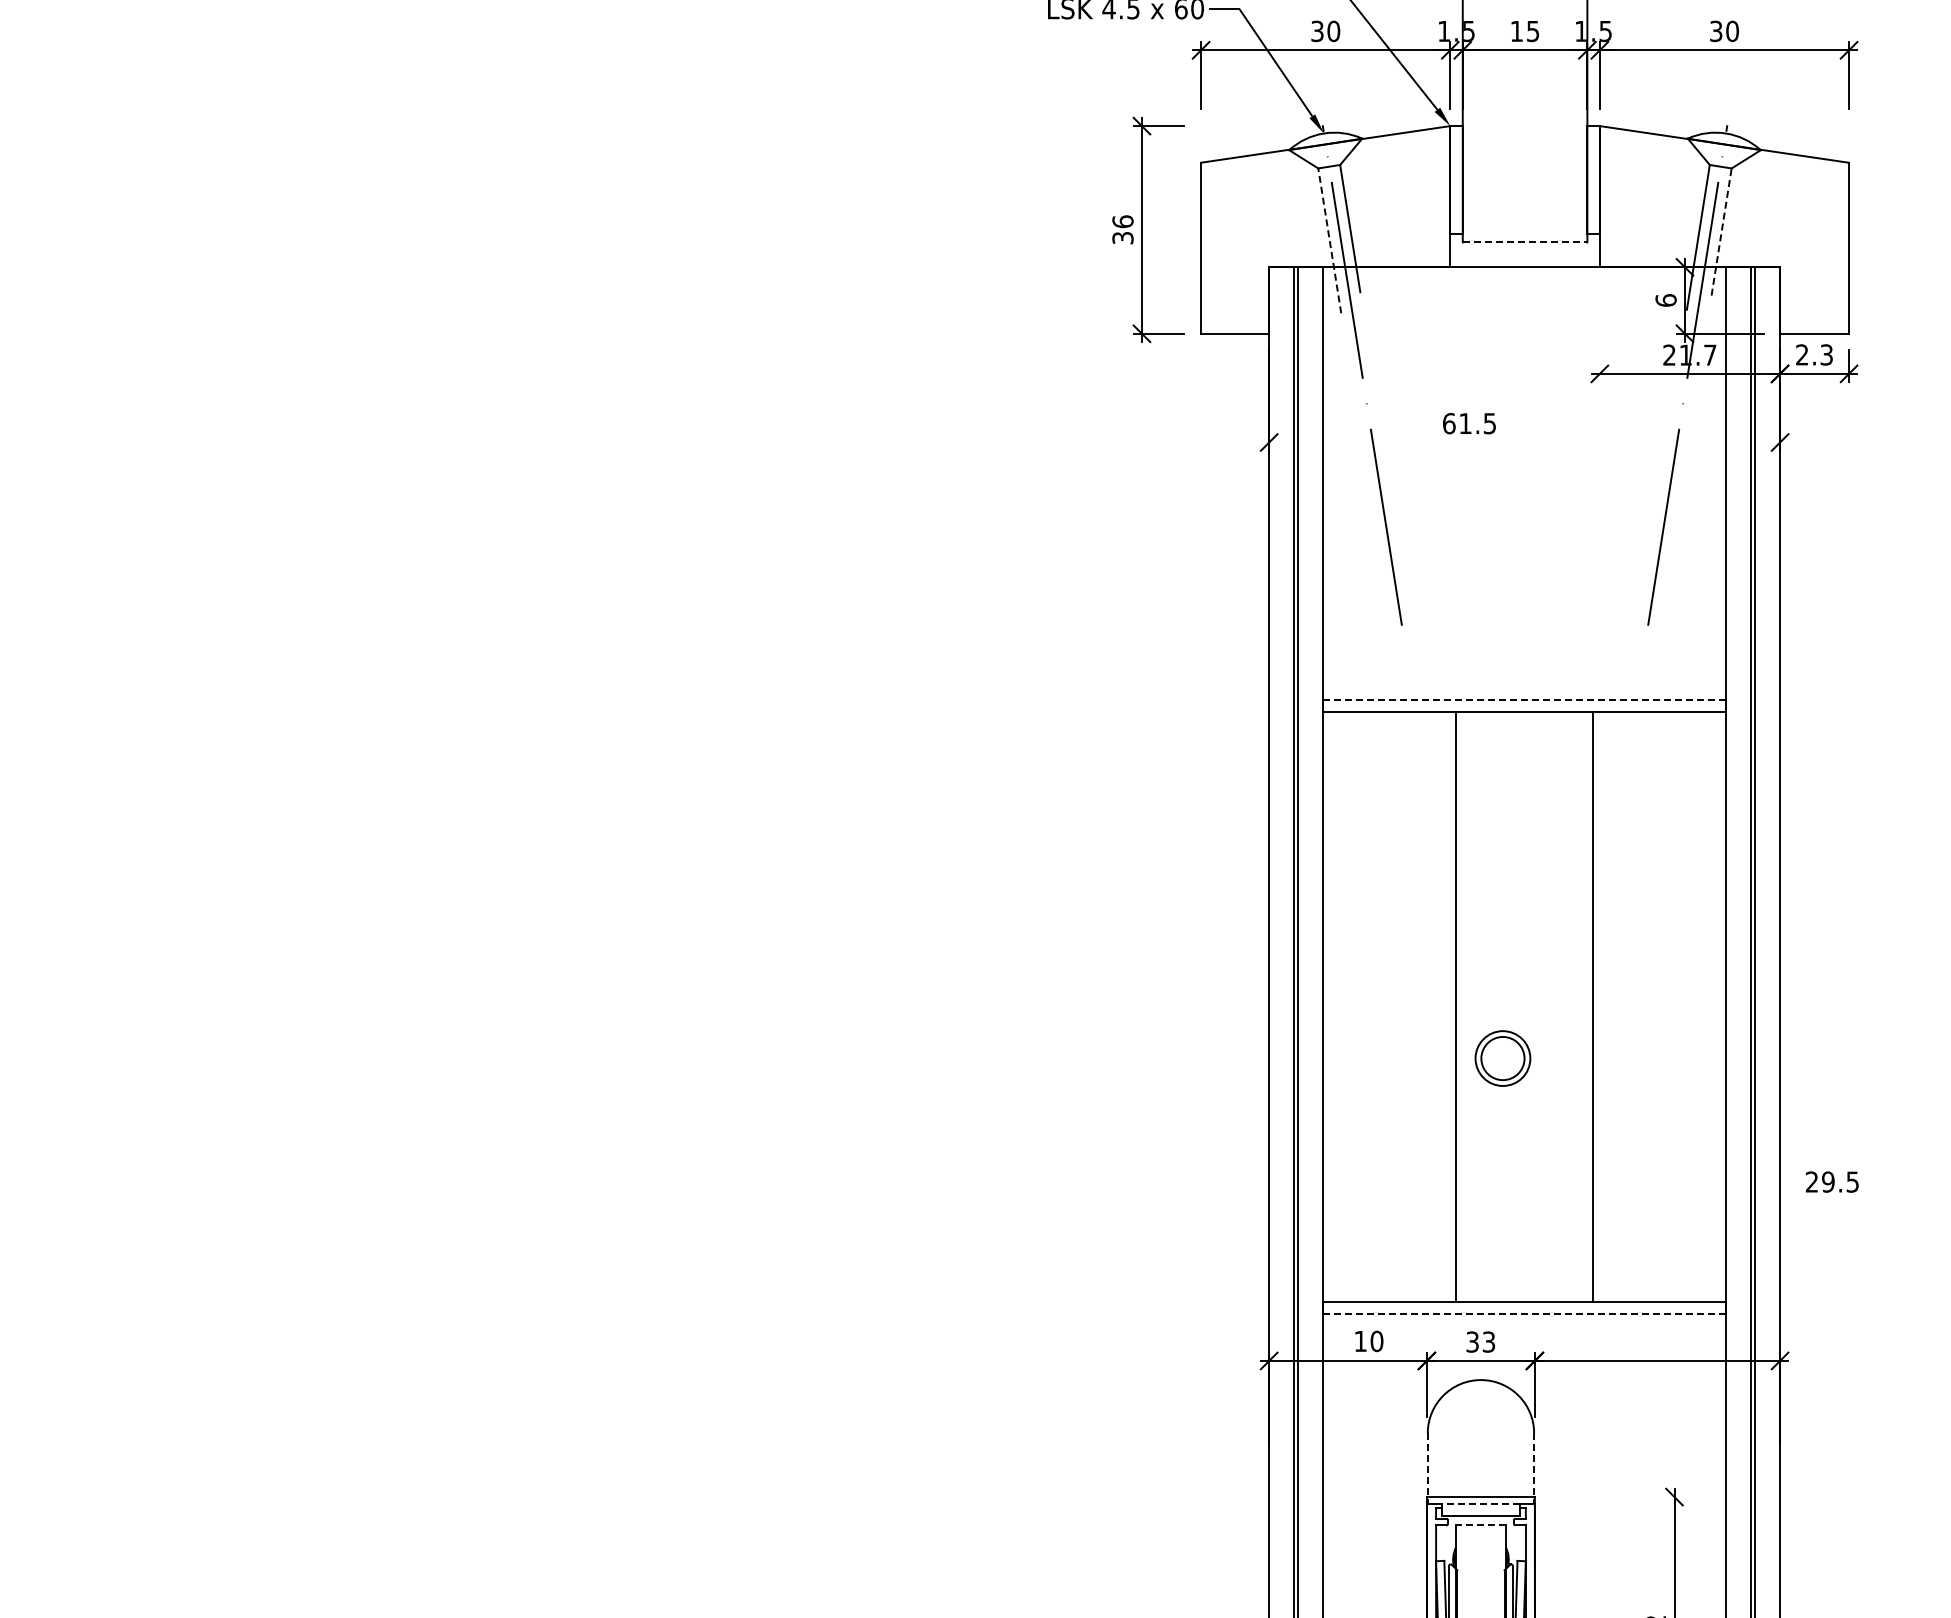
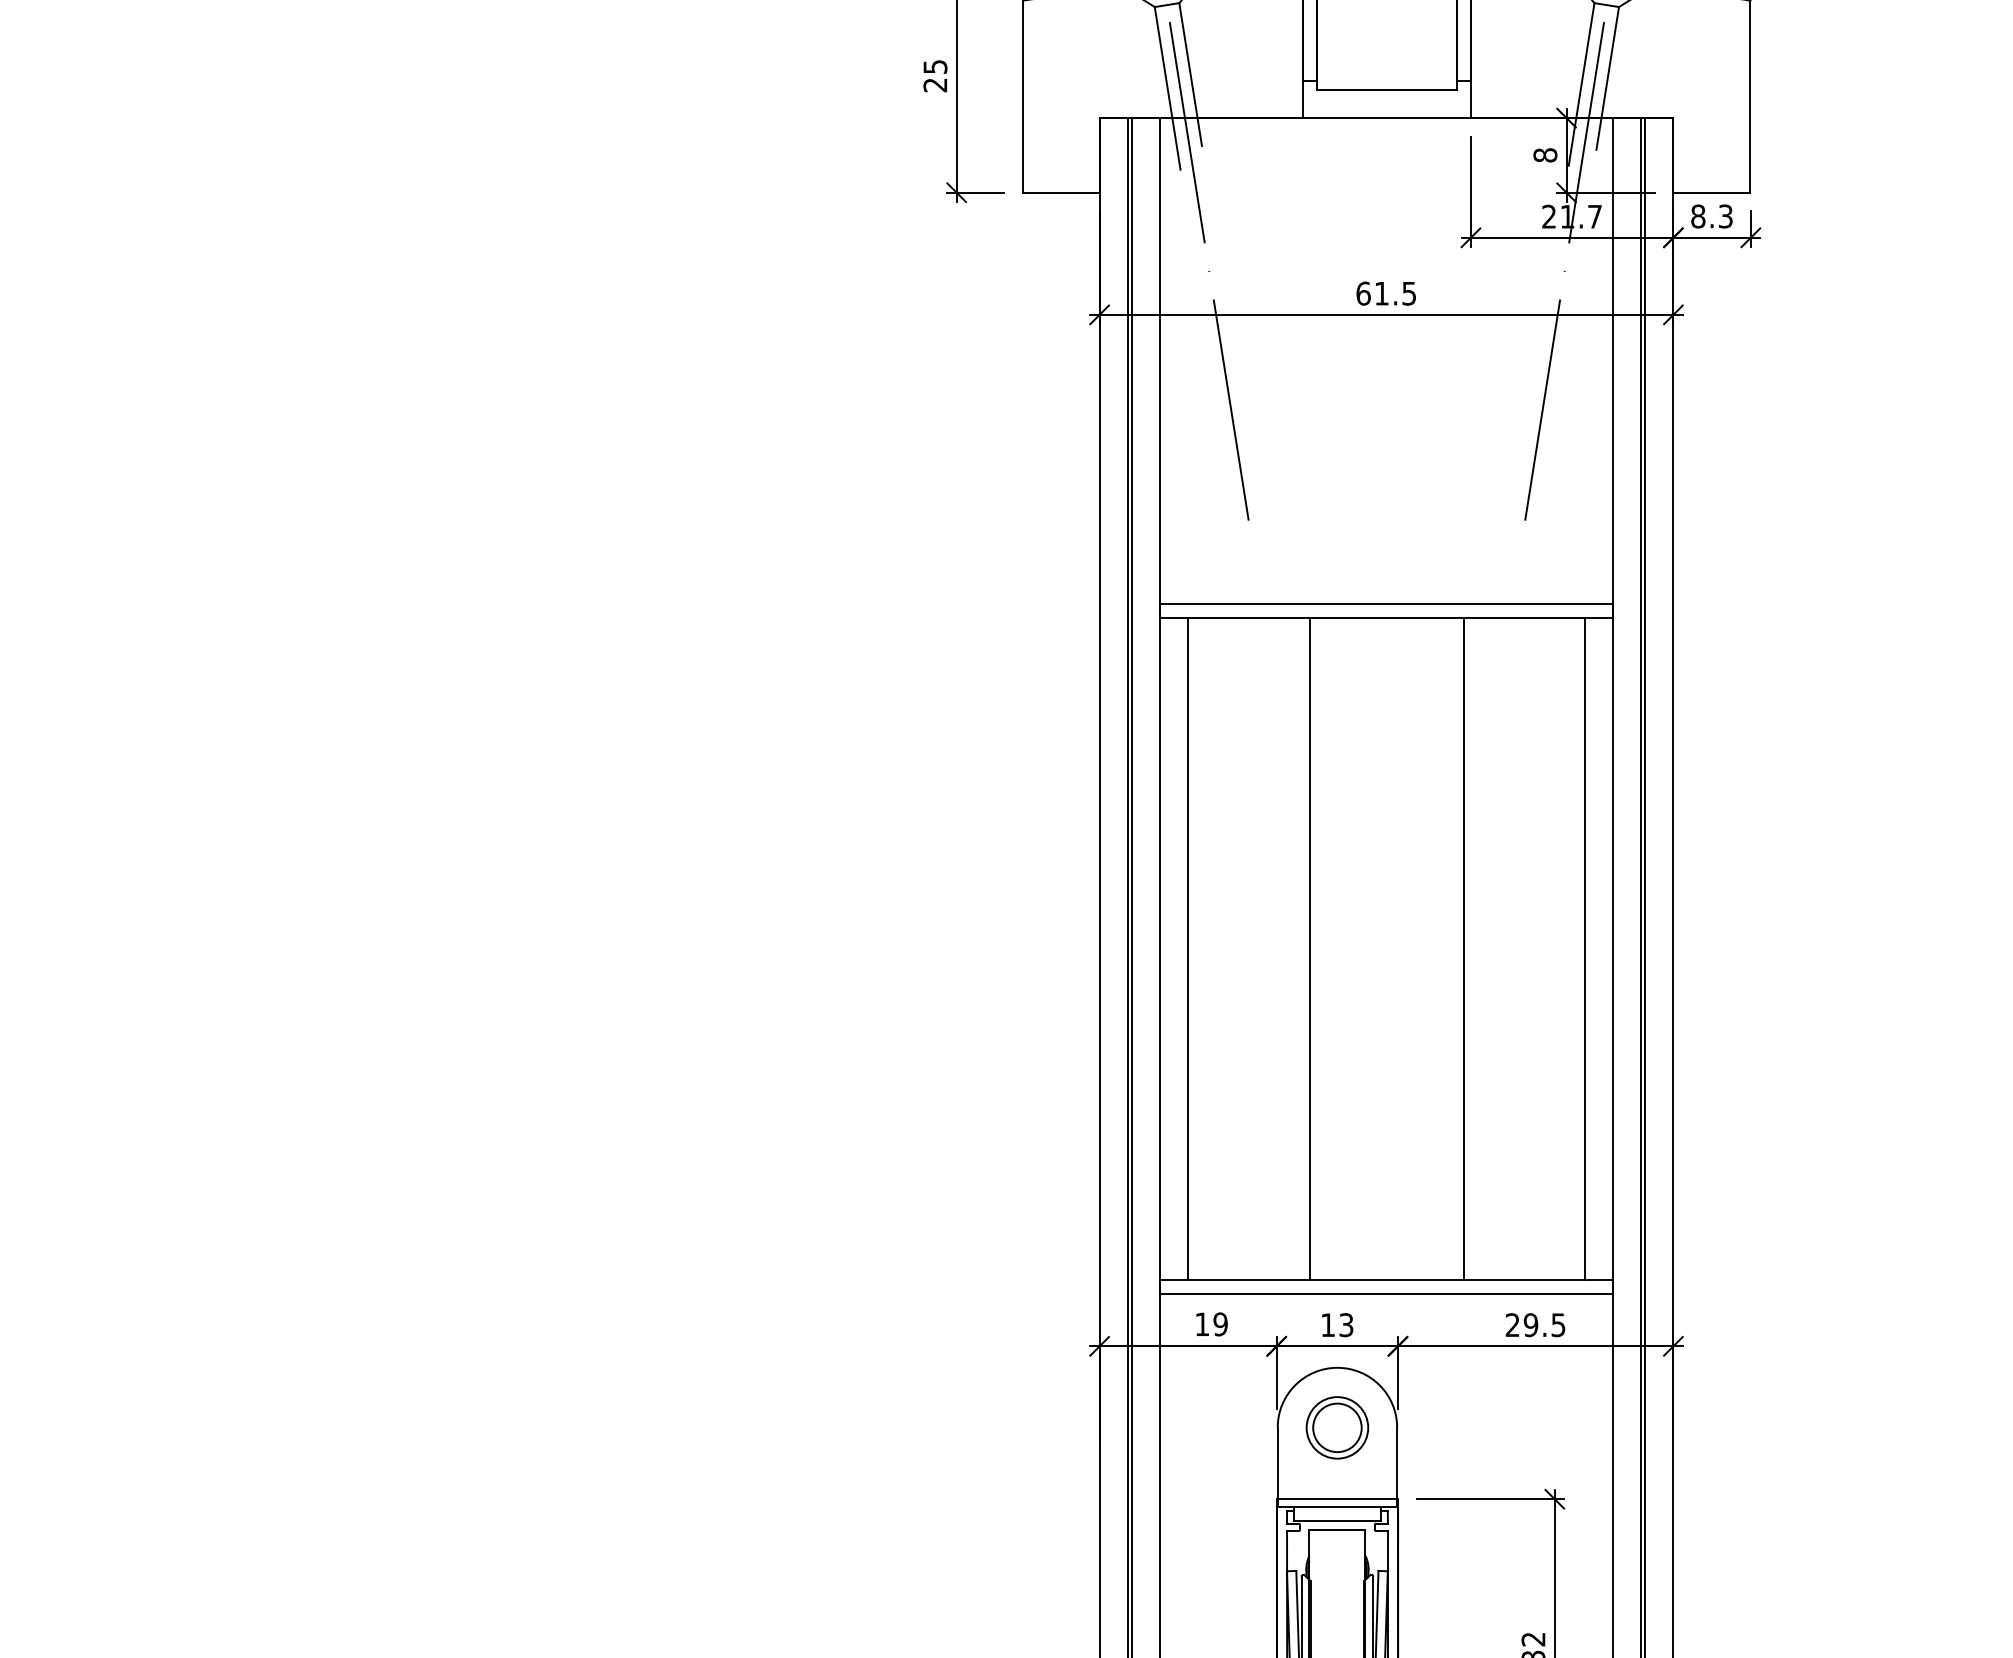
text: (1122, 229) -> (934, 75), 36 -> 25
line: (1721, 231) -> (1607, 77), dashed -> solid
line: (1329, 240) -> (1167, 87), dashed -> solid
line: (1525, 242) -> (1387, 90), dashed -> solid
text: (1665, 300) -> (1544, 155), 6 -> 8
line: (1599, 332) -> (1470, 191), added
text: (1802, 354) -> (1698, 216), 2.3 -> 8.3
text: (1469, 423) -> (1386, 293), moved
line: (1524, 442) -> (1386, 314), added
line: (1525, 699) -> (1387, 603), dashed -> solid
line: (1348, 1006) -> (1188, 948), added
line: (1701, 1006) -> (1585, 948), added
part: (1502, 1058) -> (1336, 1427), moved
text: (1831, 1181) -> (1534, 1324), moved
line: (1524, 1314) -> (1386, 1294), dashed -> solid
text: (1376, 1341) -> (1220, 1324), 10 -> 19
text: (1472, 1341) -> (1327, 1324), 33 -> 13
line: (1427, 1469) -> (1277, 1468), dashed -> solid
line: (1534, 1469) -> (1397, 1468), dashed -> solid
line: (1616, 1497) -> (1489, 1499), added
line: (1480, 1503) -> (1336, 1506), dashed -> solid
line: (1480, 1524) -> (1336, 1530), dashed -> solid

